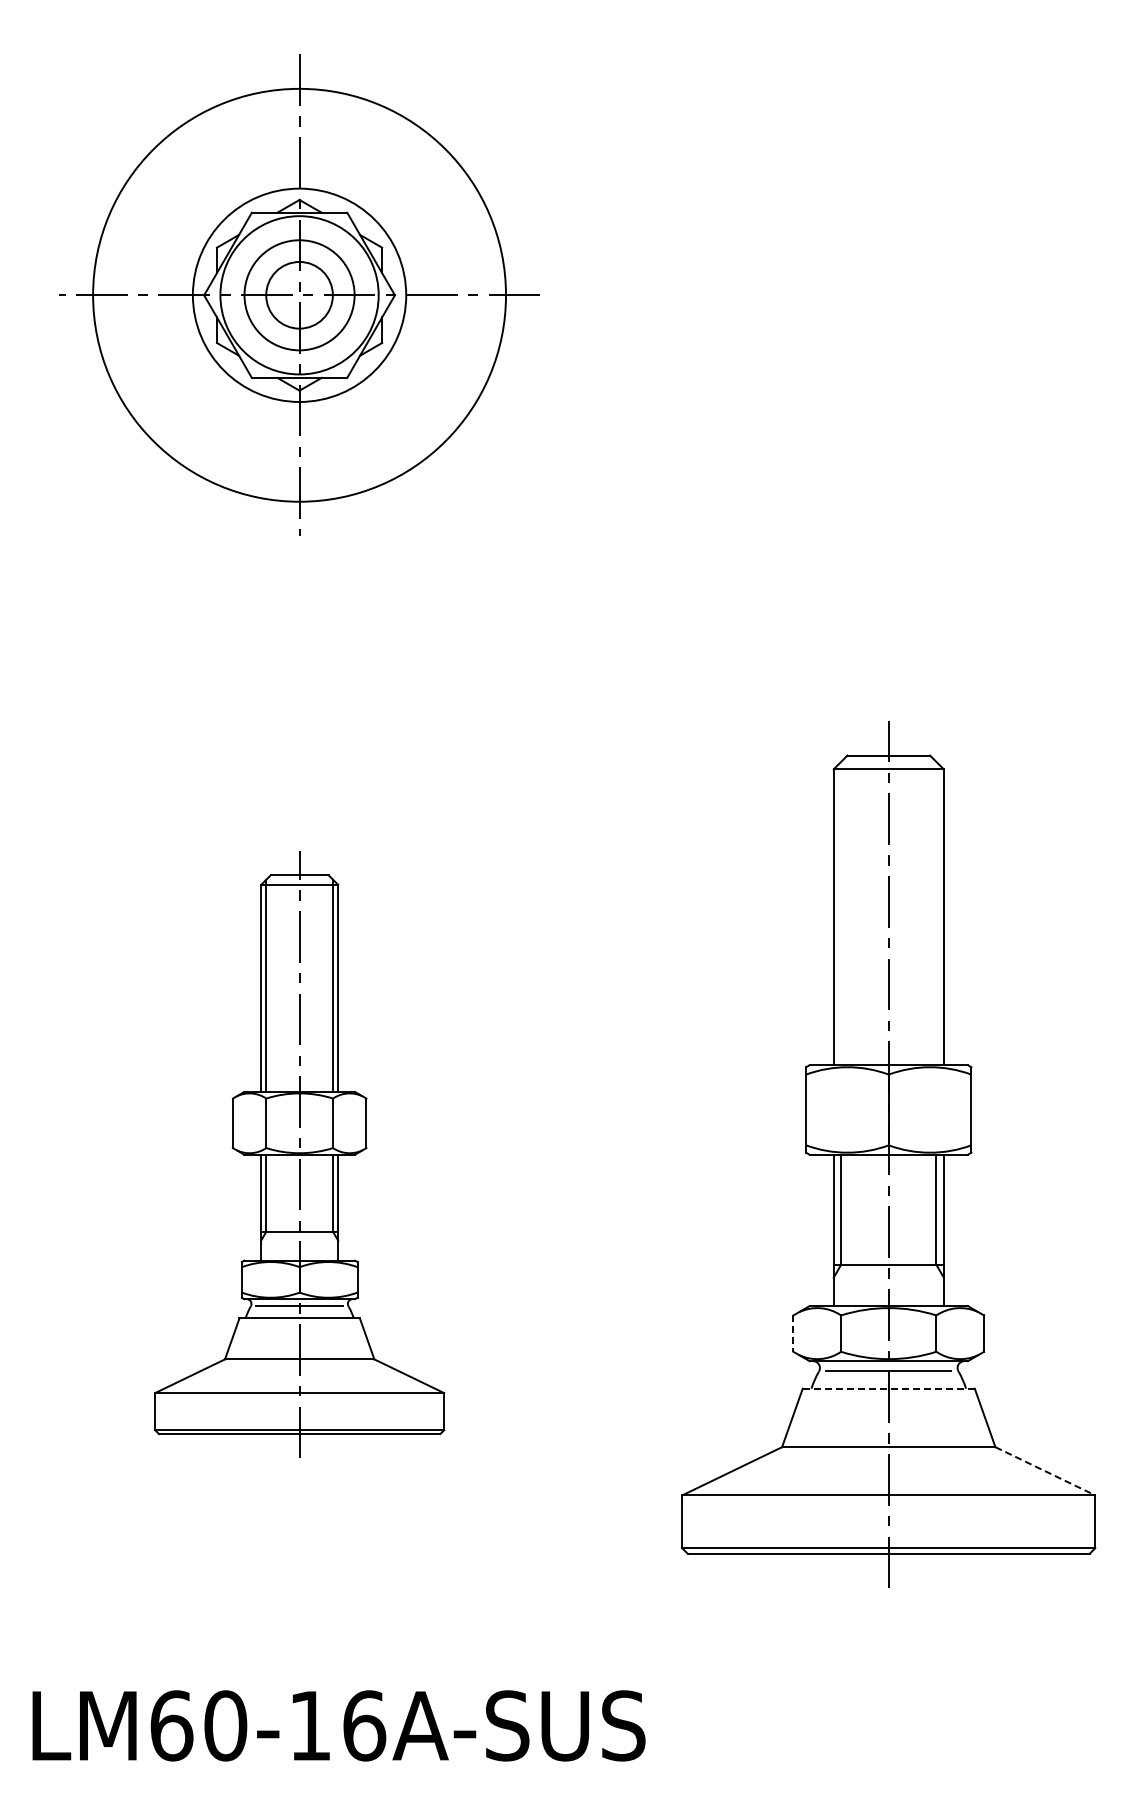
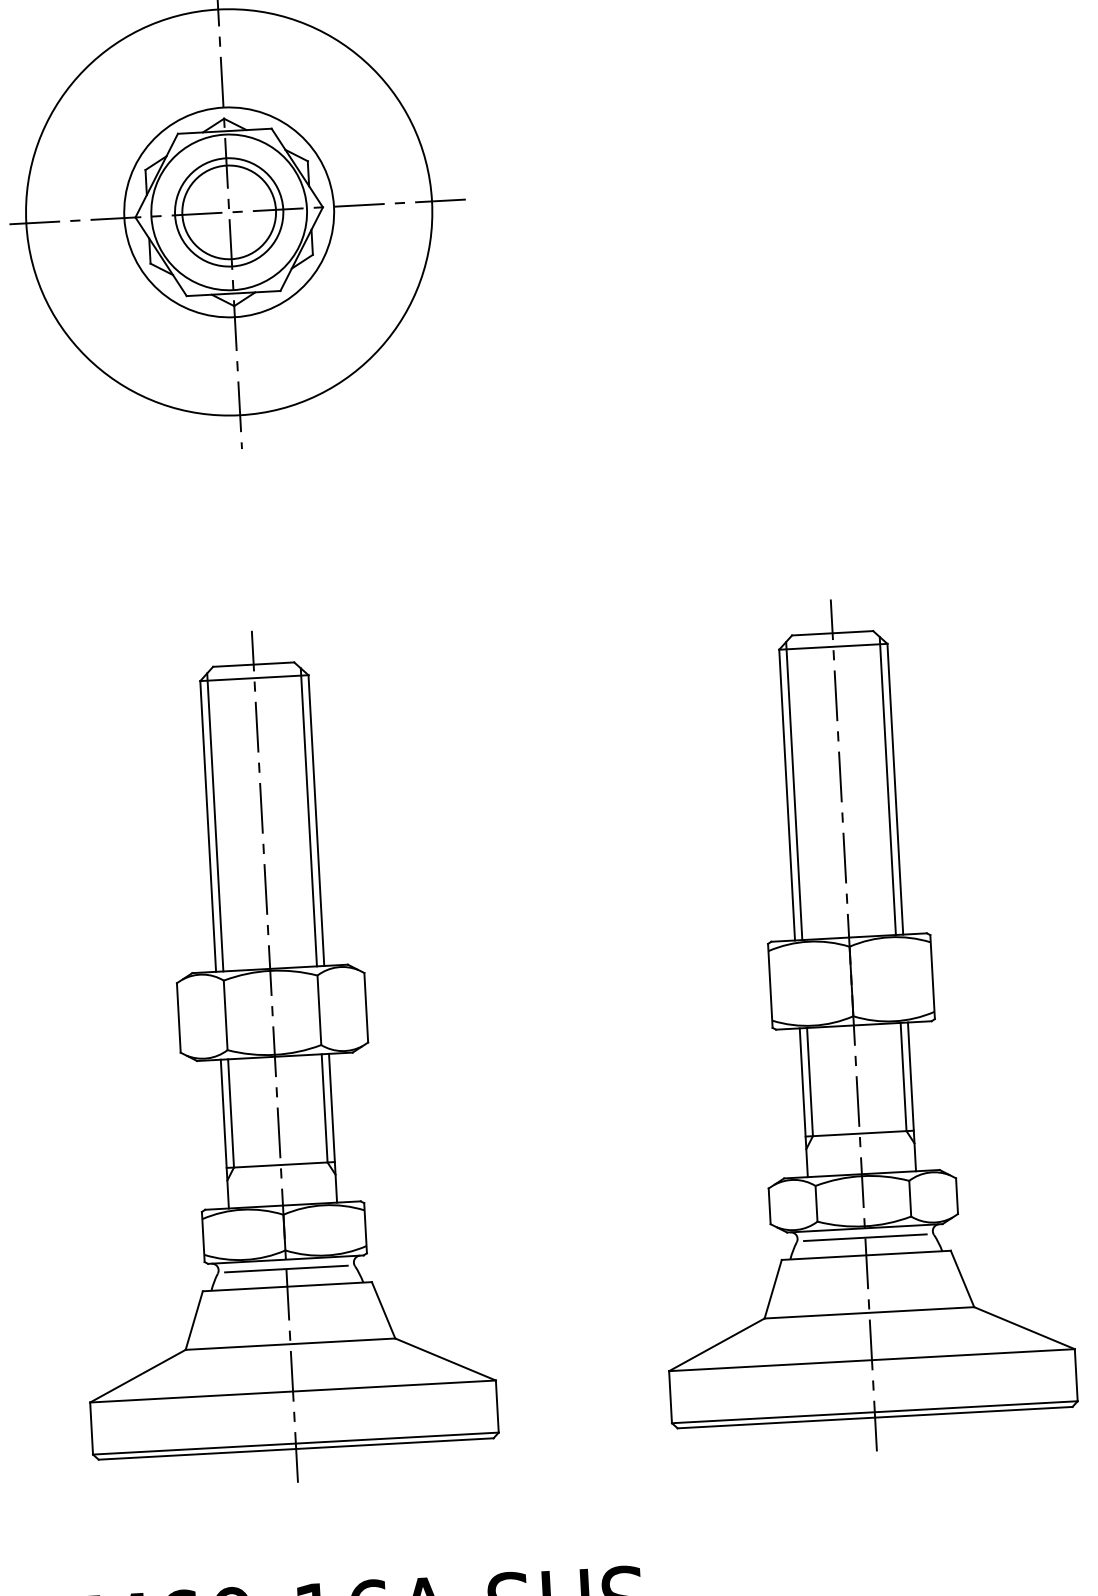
circle: (299, 294) -> (229, 211), size x1.43
line: (841, 913) -> (794, 790), added
line: (936, 913) -> (887, 785), added
part: (299, 1154) -> (274, 1056), size x1.43
line: (793, 1334) -> (769, 1207), dashed -> solid
line: (888, 1388) -> (866, 1255), dashed -> solid
line: (1045, 1471) -> (1024, 1328), dashed -> solid

